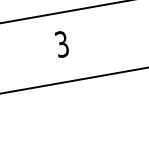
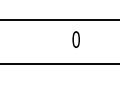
text: (60, 44) -> (75, 39), 3 -> 0

